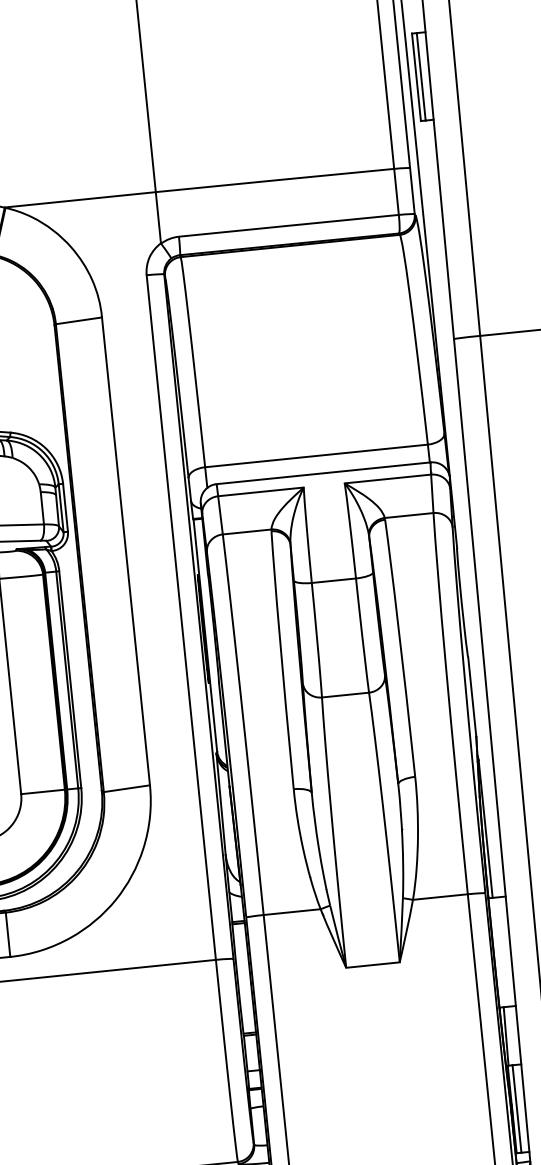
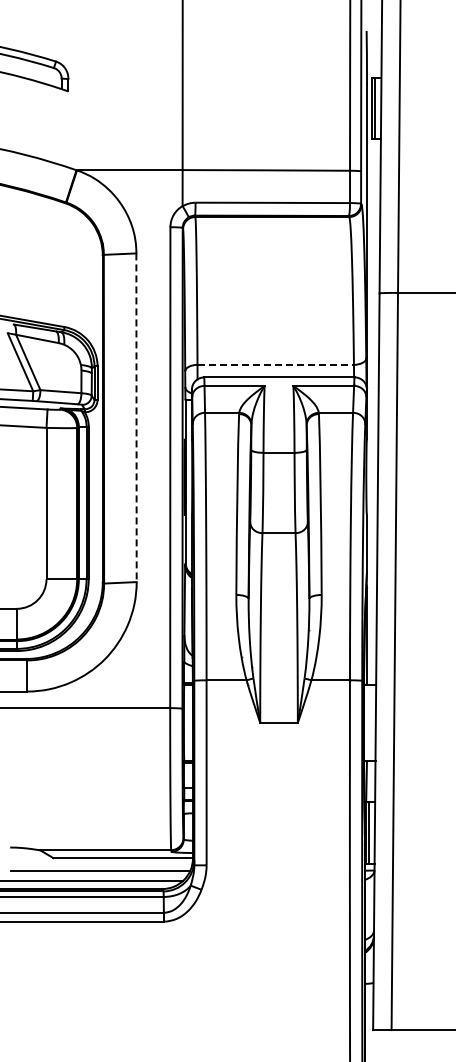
line: (317, 455) -> (276, 364), solid -> dashed
line: (126, 552) -> (136, 418), solid -> dashed

